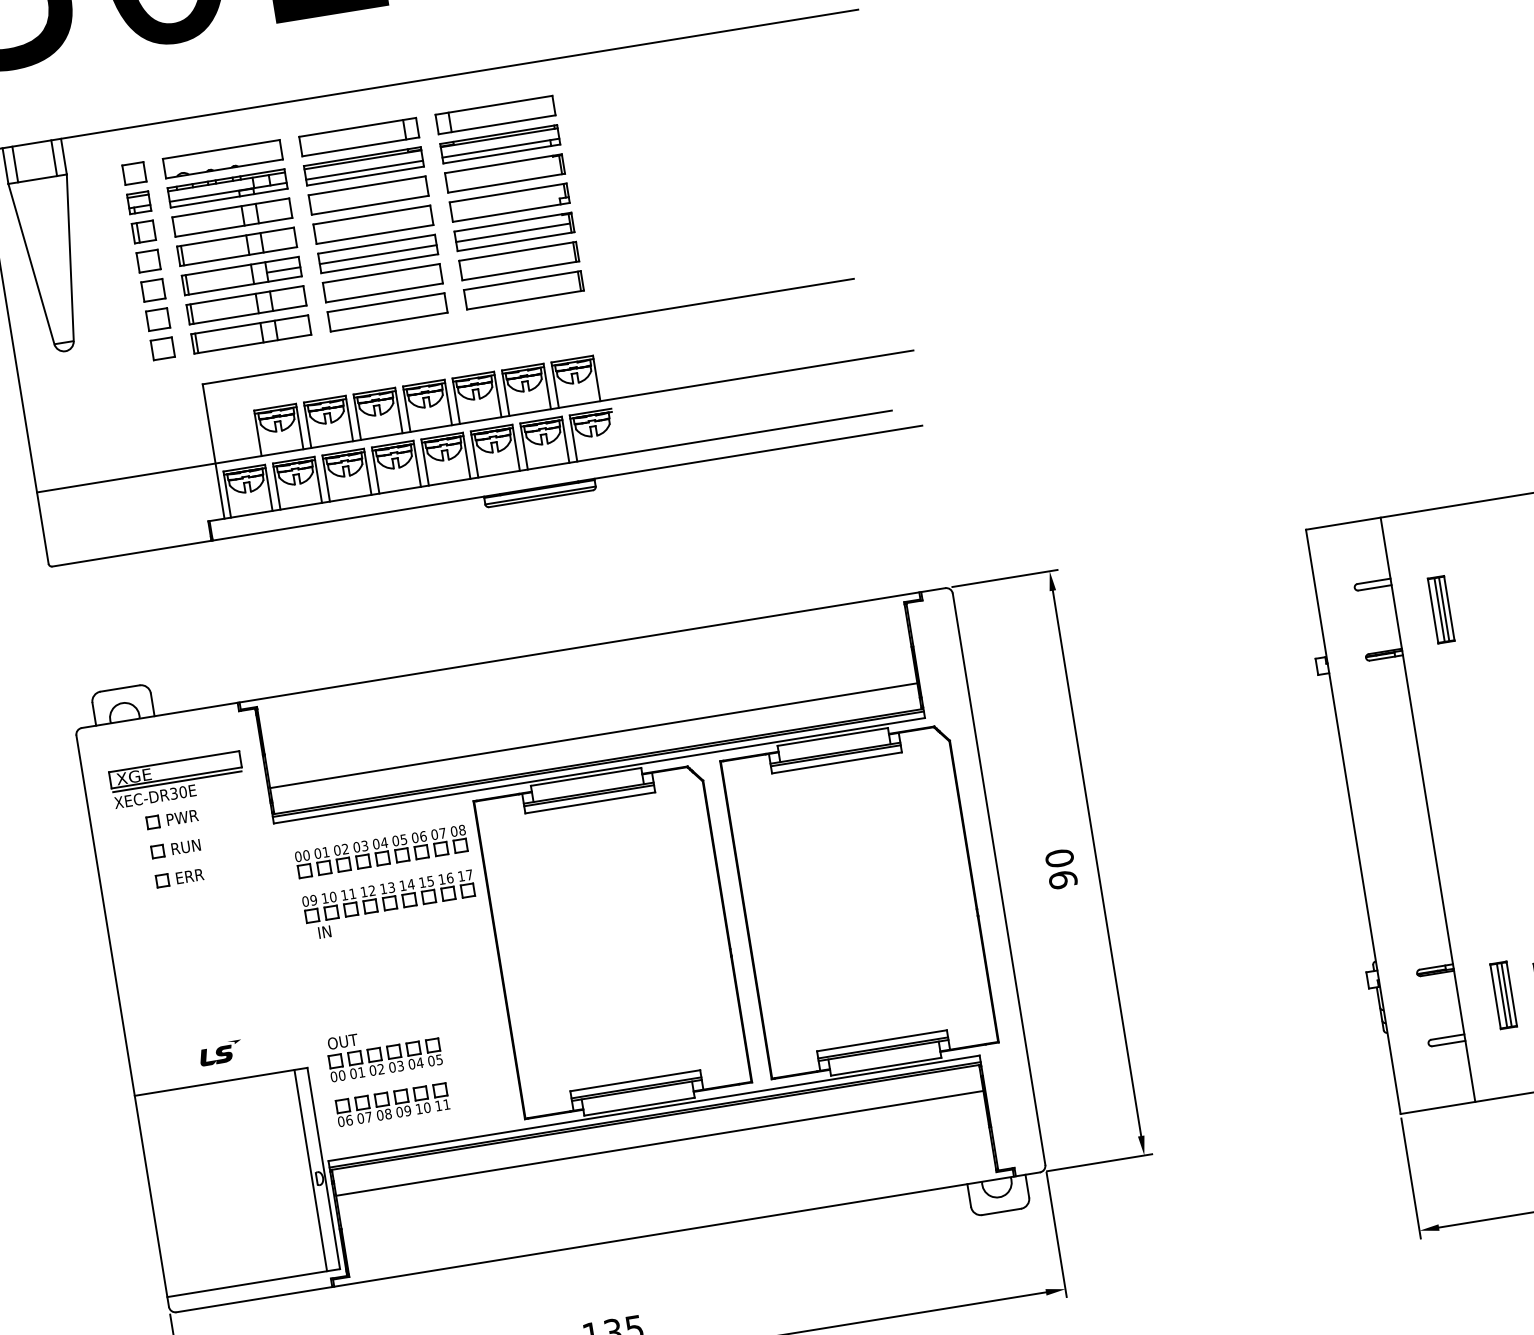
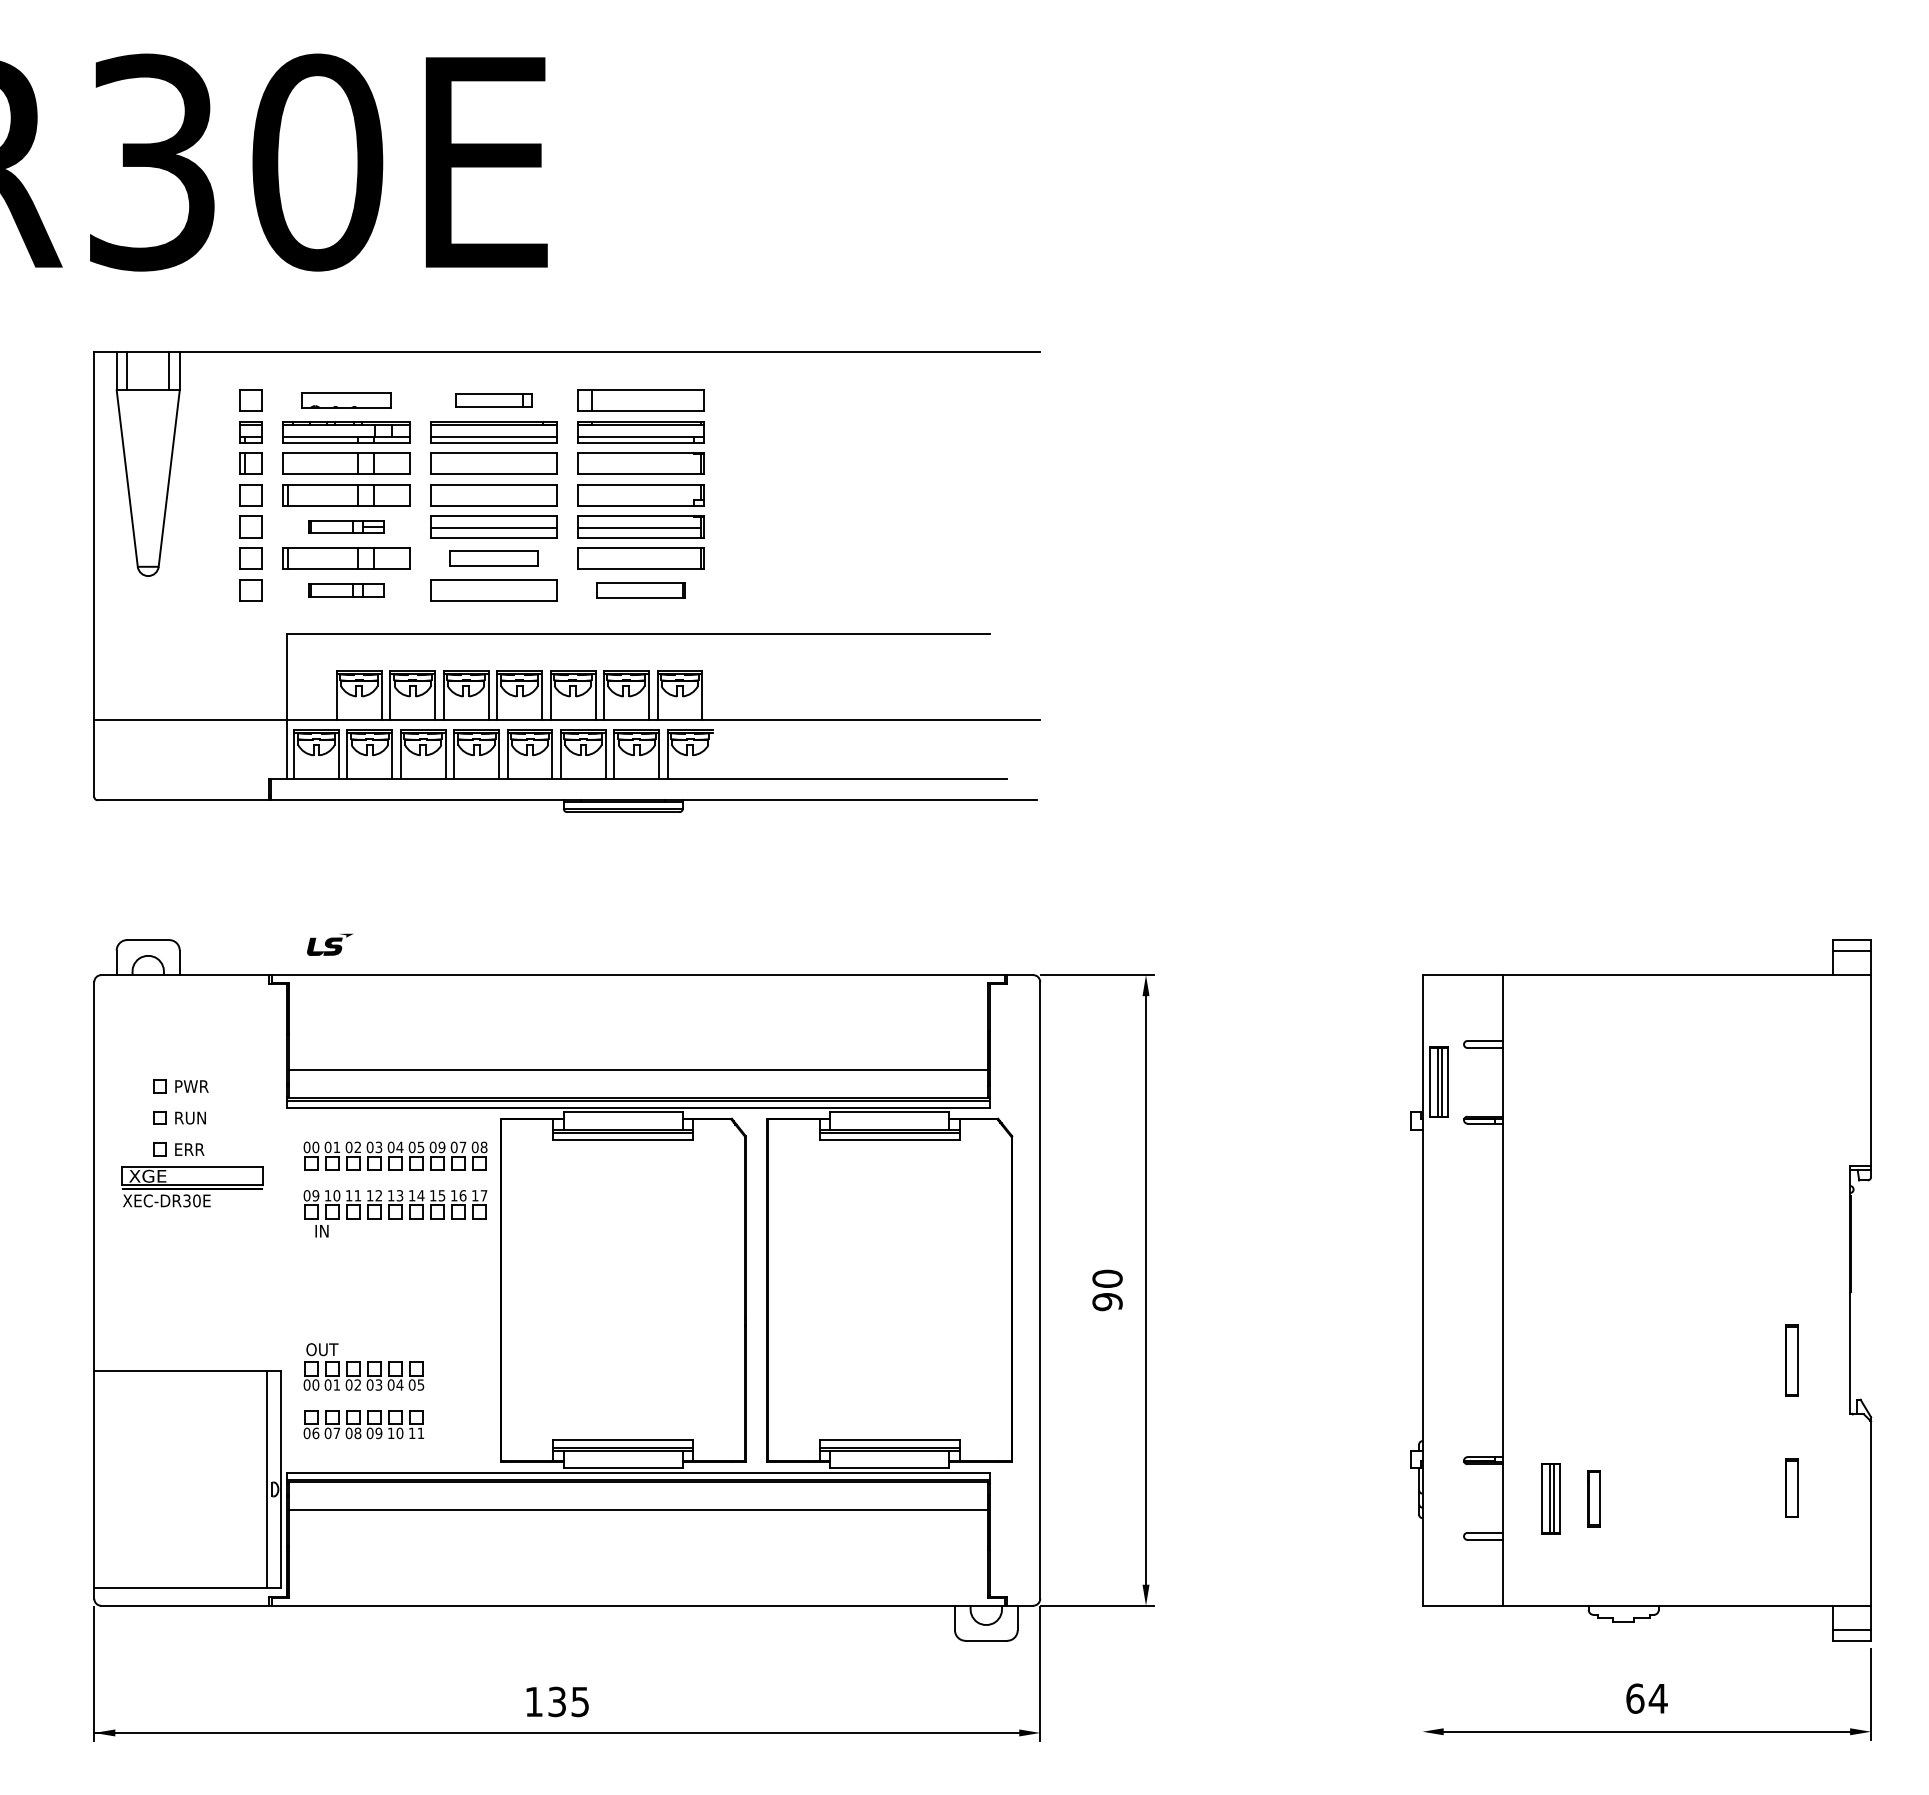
part: (358, 136) -> (493, 400), size x0.6
part: (222, 158) -> (346, 400), size x0.7
part: (241, 275) -> (346, 526), size x0.6
part: (382, 283) -> (493, 558), size x0.7
part: (523, 290) -> (640, 590), size x0.7
part: (251, 334) -> (346, 590), size x0.6
part: (1440, 609) -> (1438, 1081), moved
part: (176, 779) -> (192, 1186), moved
text: (422, 836) -> (441, 1147), 06 -> 09
part: (221, 1052) -> (330, 944), moved
line: (1410, 1178) -> (1422, 1675), removed

